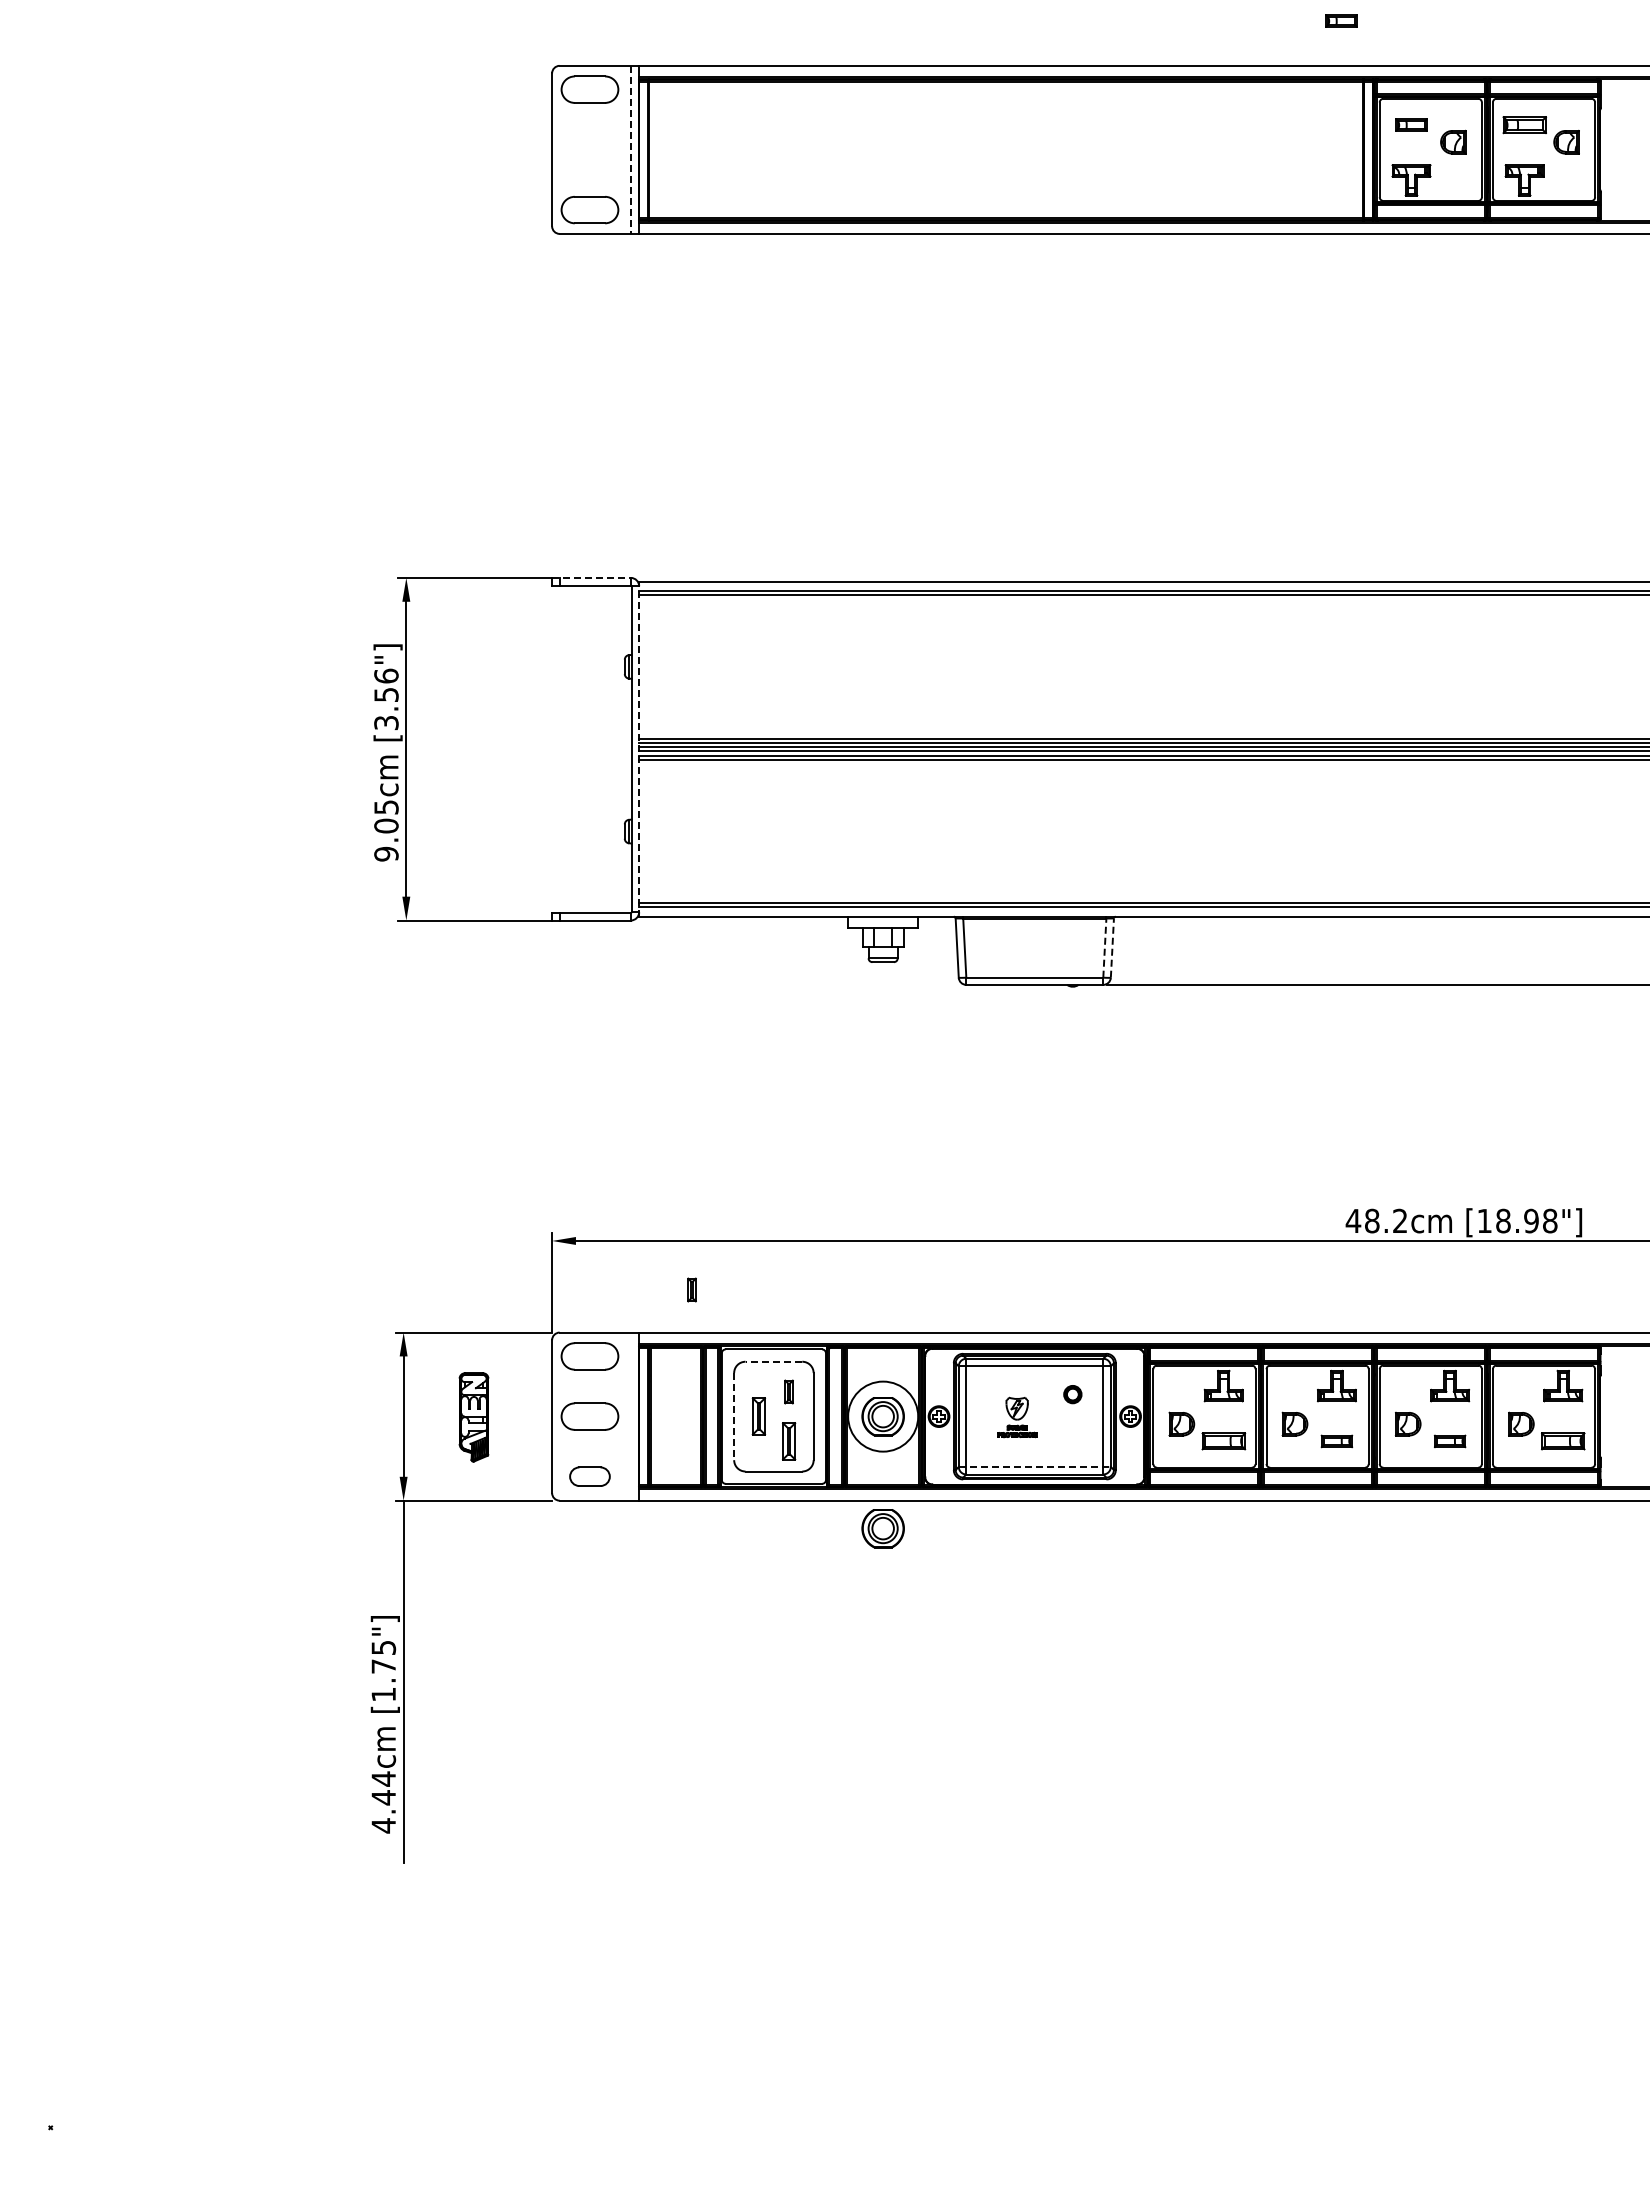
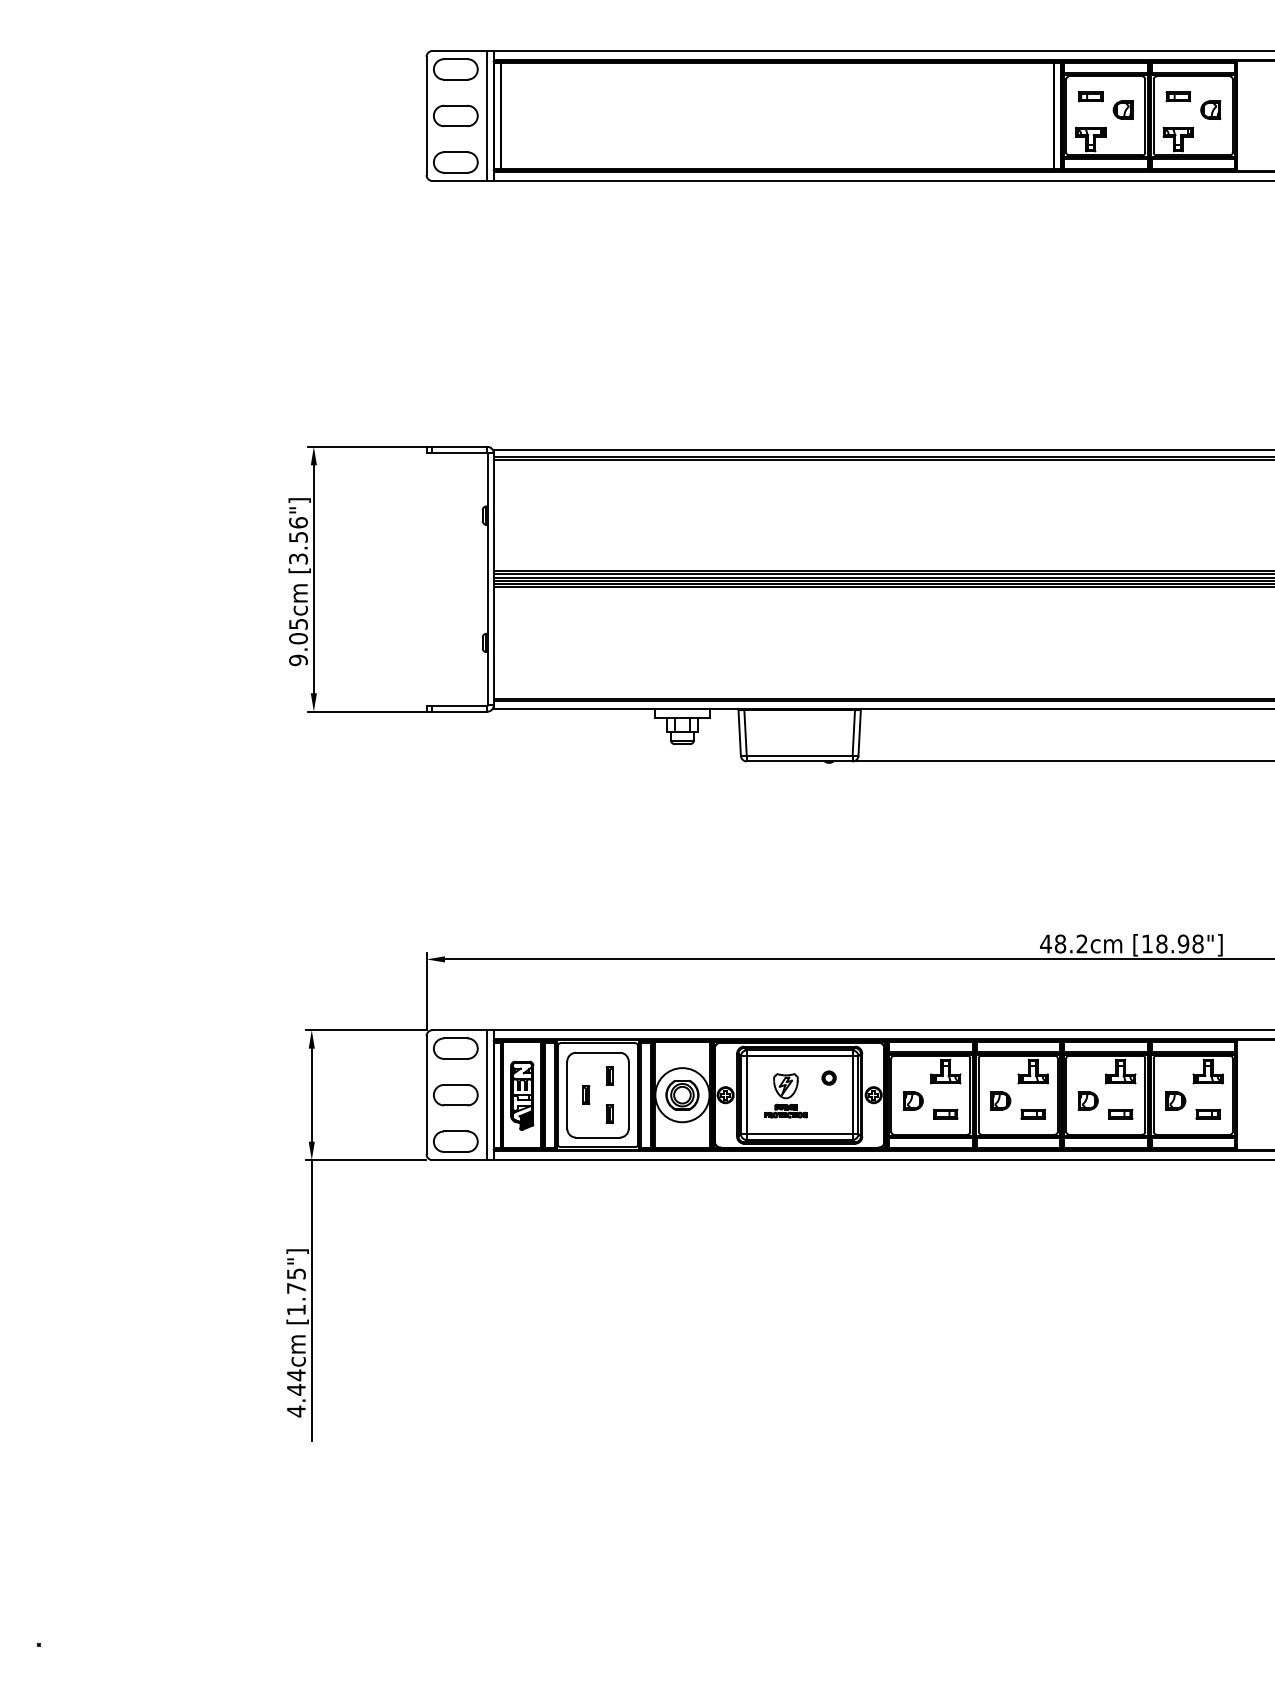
part: (1341, 20) -> (1036, 15), removed
part: (1524, 124) -> (1178, 96), size x0.71
part: (589, 149) -> (455, 115), added
line: (630, 150) -> (487, 116), dashed -> solid
line: (591, 577) -> (457, 446), dashed -> solid
line: (639, 749) -> (494, 579), dashed -> solid
line: (1104, 948) -> (853, 733), dashed -> solid
line: (1112, 948) -> (859, 733), dashed -> solid
part: (691, 1289) -> (534, 996), removed
line: (773, 1361) -> (597, 1052), dashed -> solid
line: (630, 1416) -> (487, 1095), added
line: (734, 1416) -> (567, 1095), dashed -> solid
part: (758, 1416) -> (586, 1095), size x0.62
part: (473, 1417) -> (521, 1095), moved
part: (1017, 1417) -> (786, 1095), size x1.43
part: (788, 1440) -> (609, 1113), size x0.62
part: (1223, 1441) -> (945, 1114), size x0.71
part: (1563, 1441) -> (1208, 1114), size x0.71
line: (1035, 1466) -> (800, 1133), dashed -> solid
part: (589, 1476) -> (455, 1141), size x1.43
part: (882, 1528) -> (681, 1181), removed

